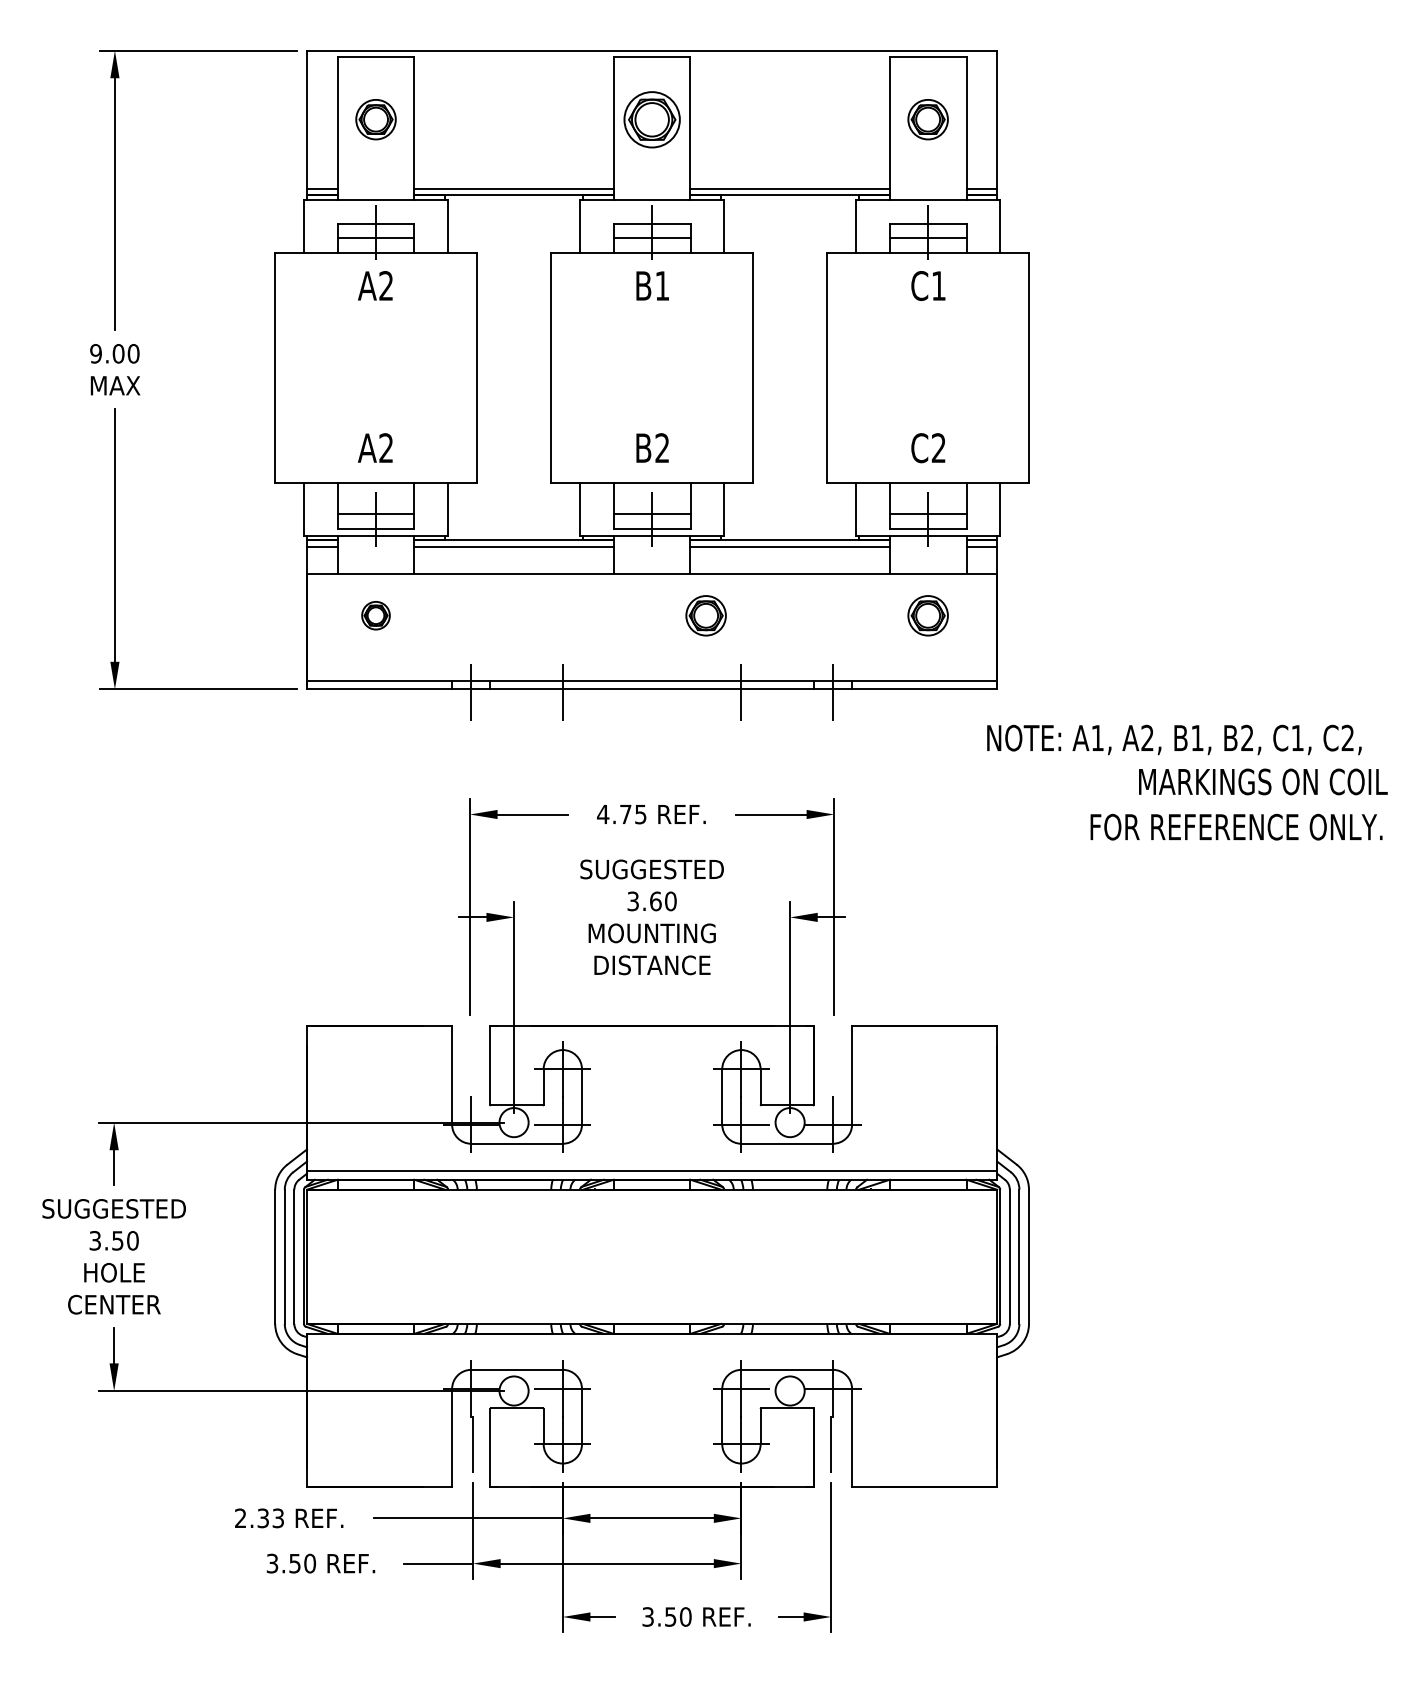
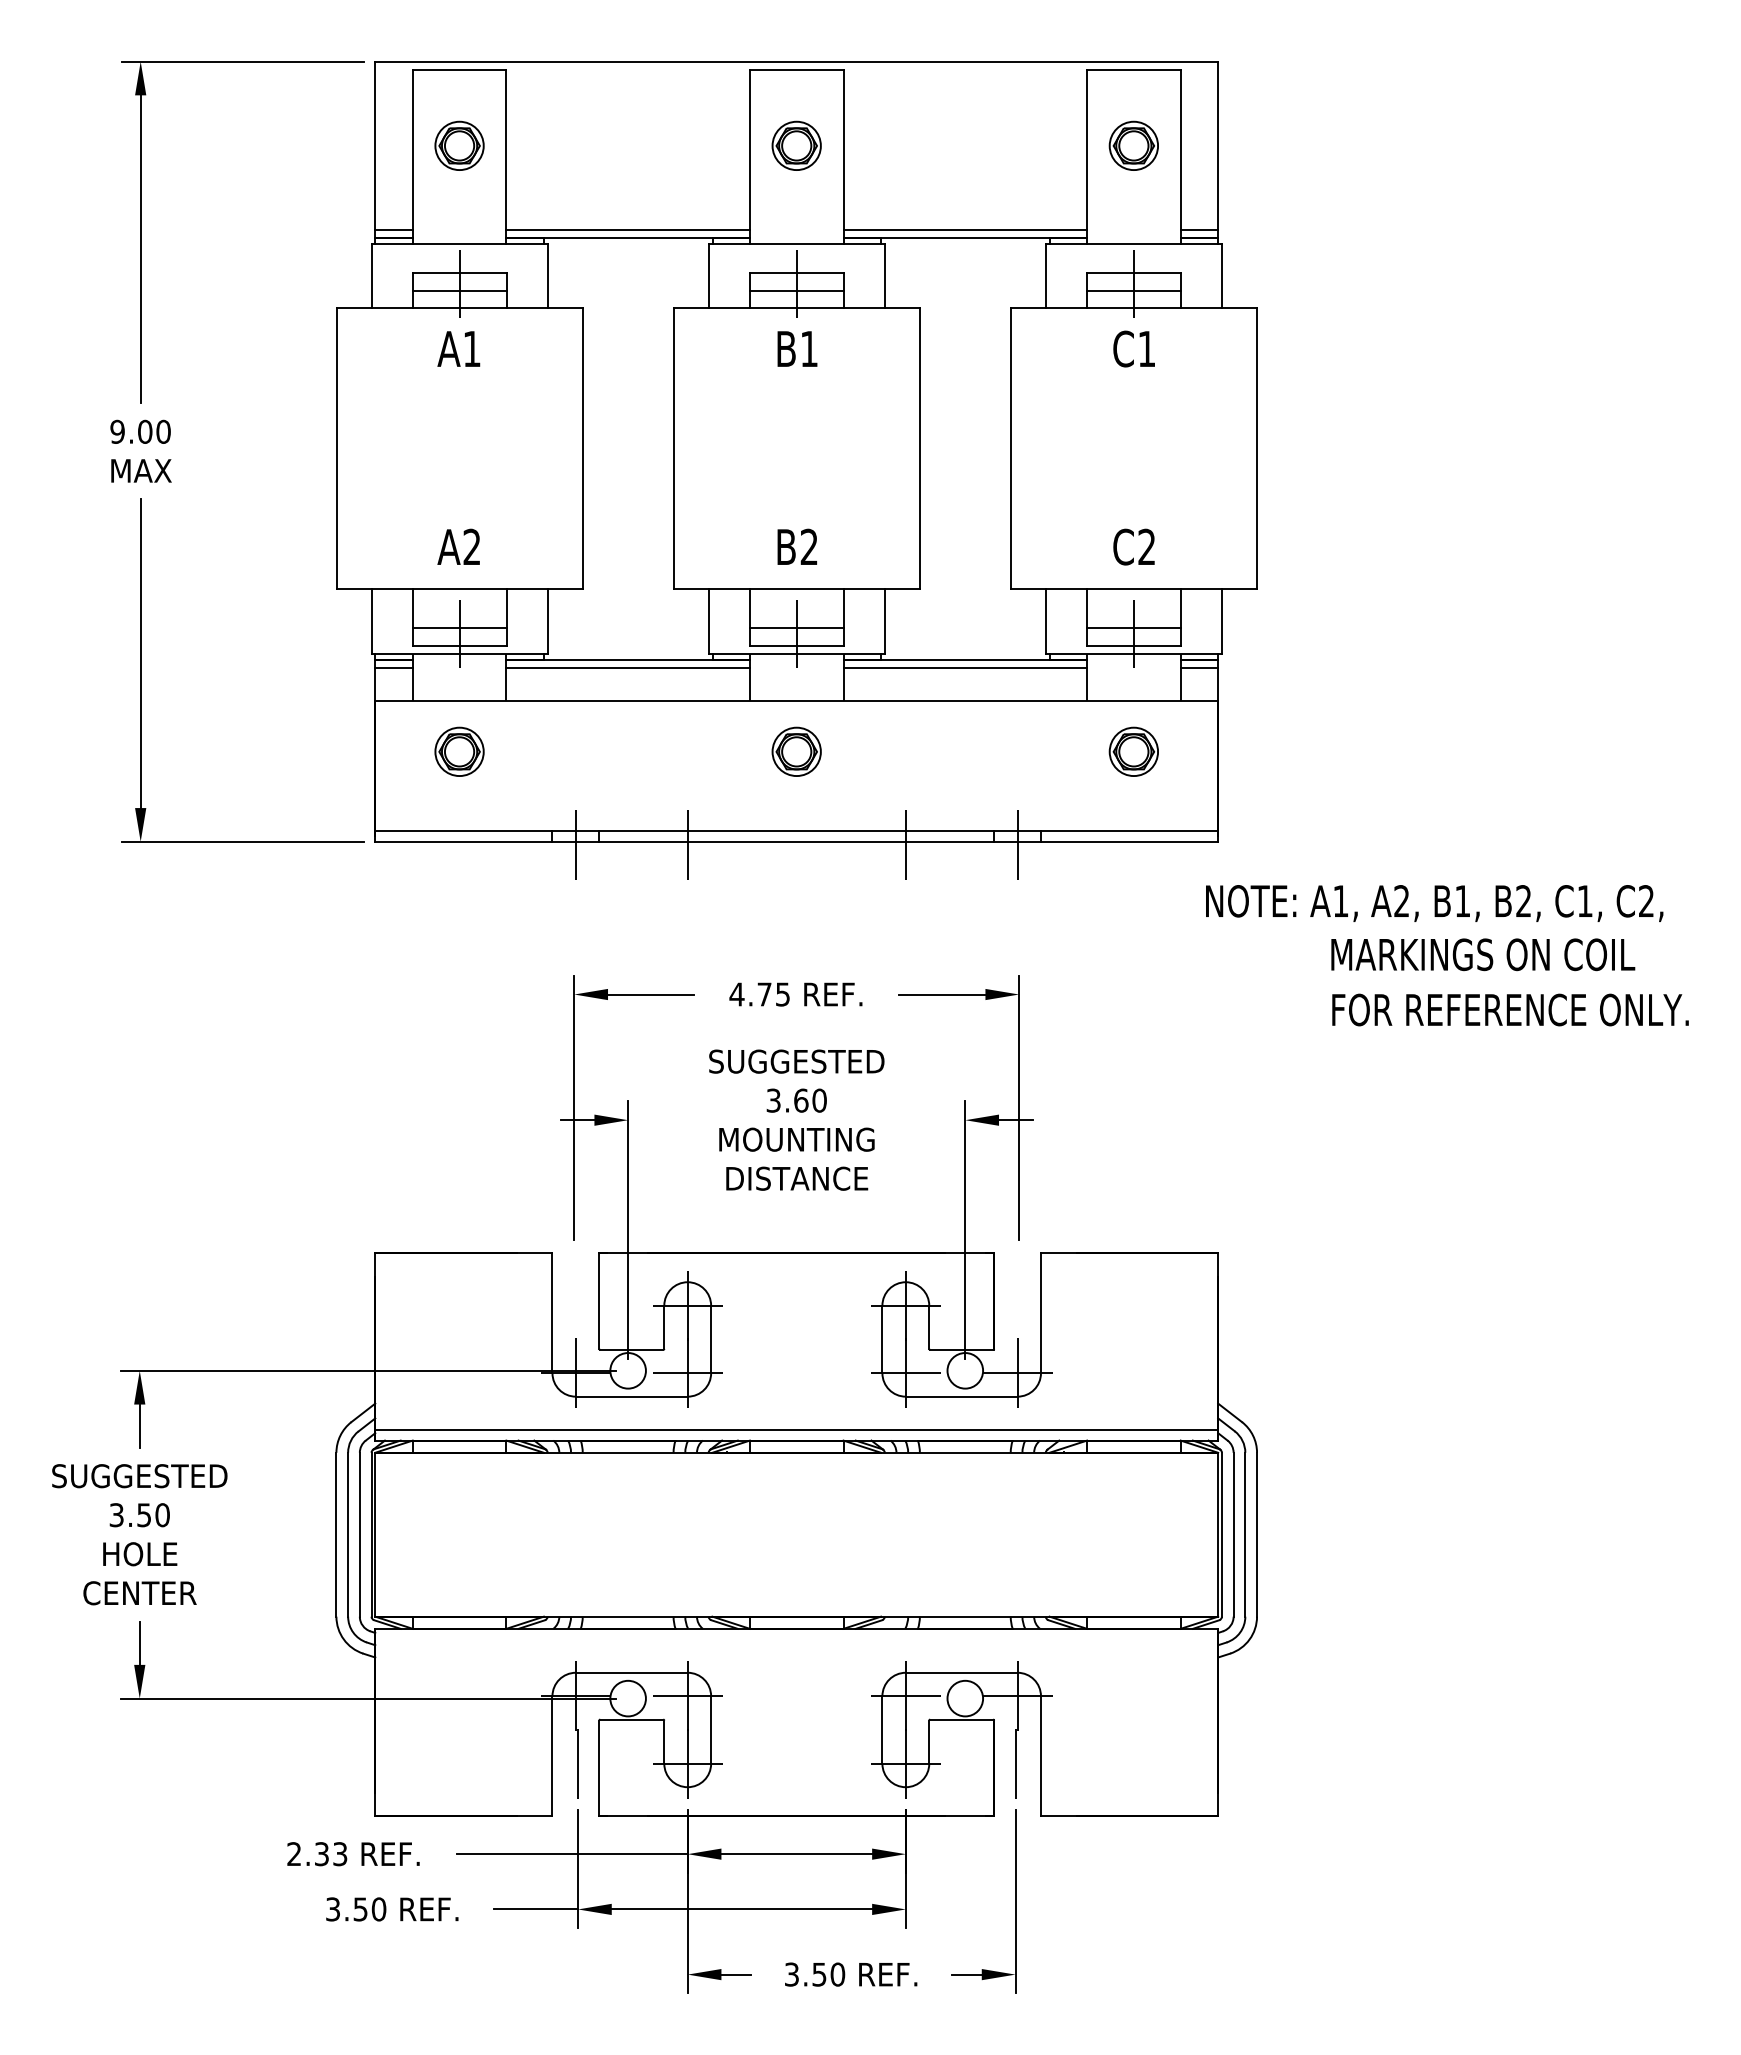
part: (651, 119) -> (796, 145), size x0.71
text: (385, 285) -> (471, 348), A2 -> A1
part: (375, 615) -> (459, 751), size x1.43
part: (705, 615) -> (796, 751), moved
text: (1263, 781) -> (1483, 954), moved

